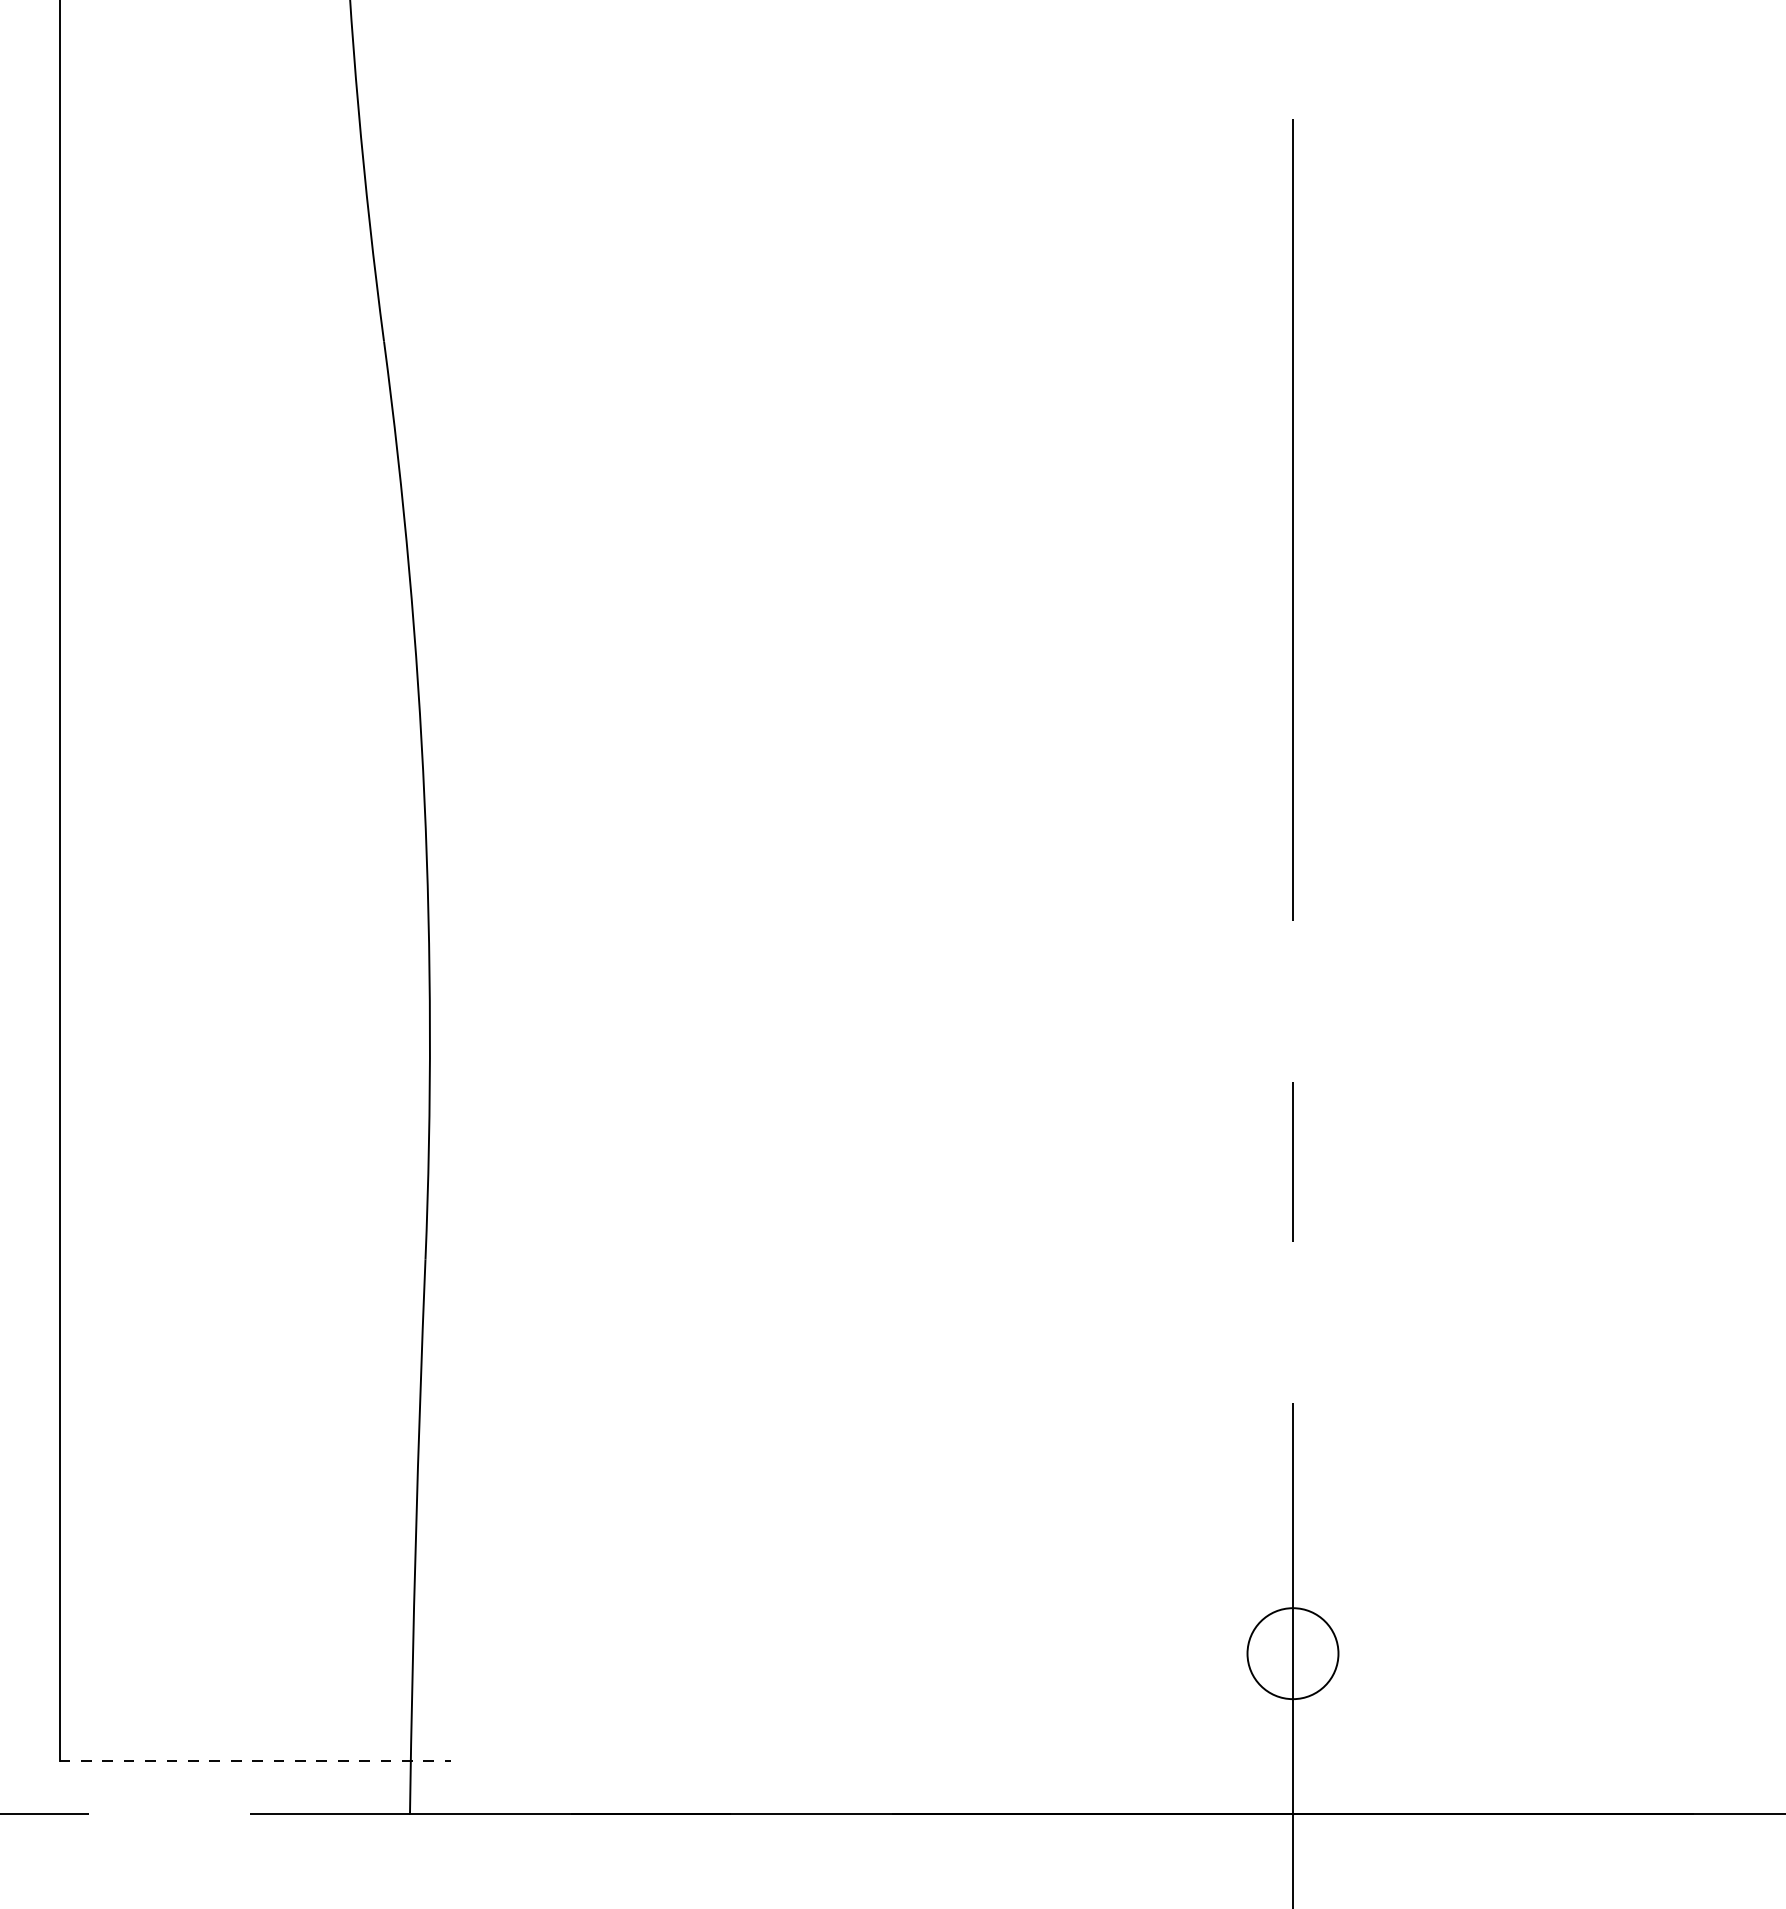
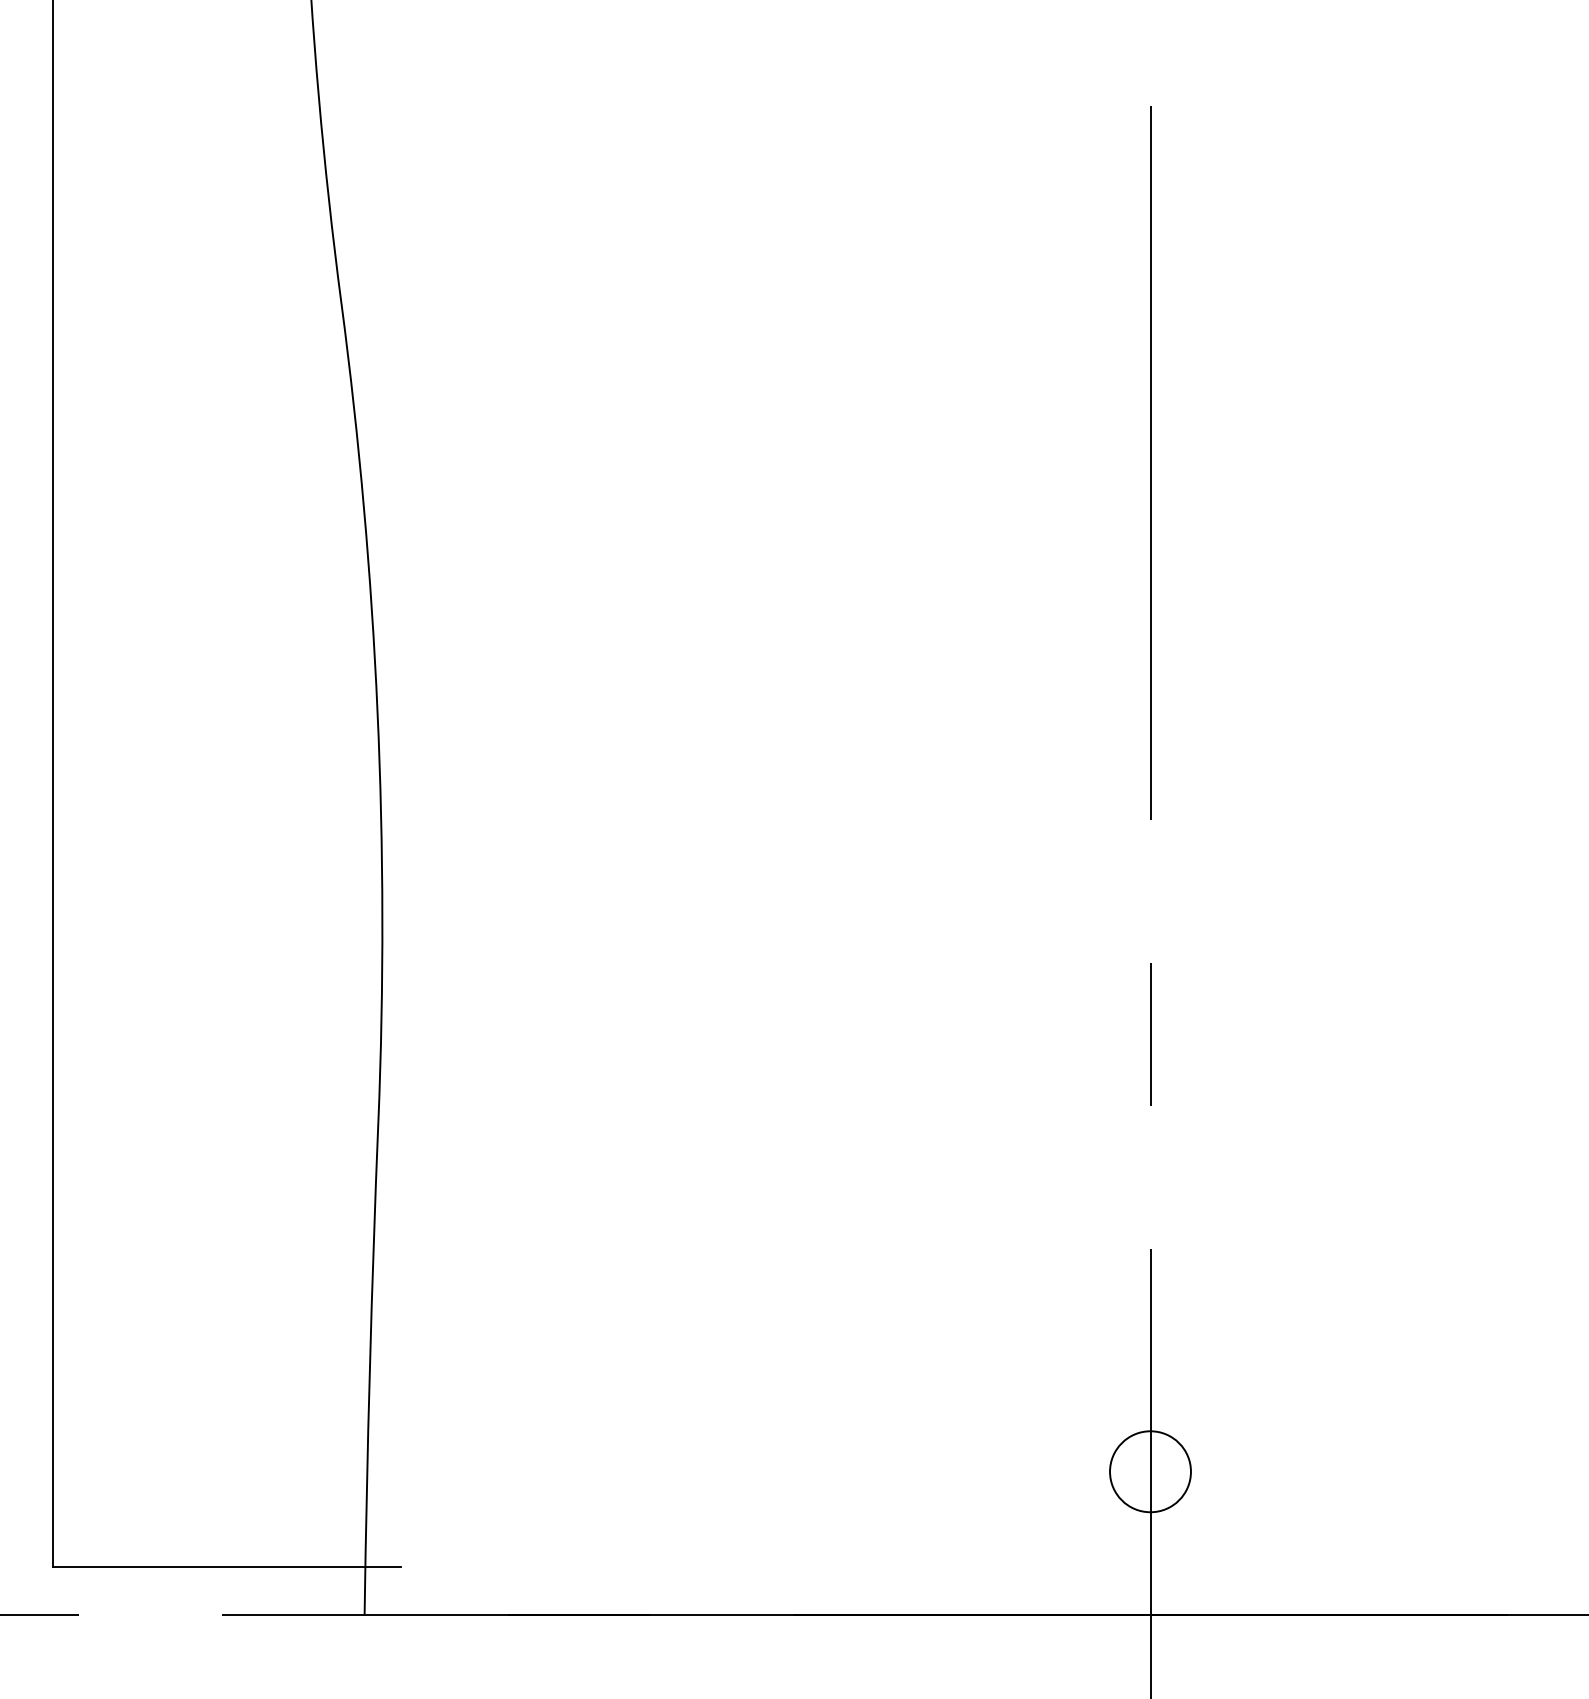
line: (255, 1760) -> (227, 1566), dashed -> solid

